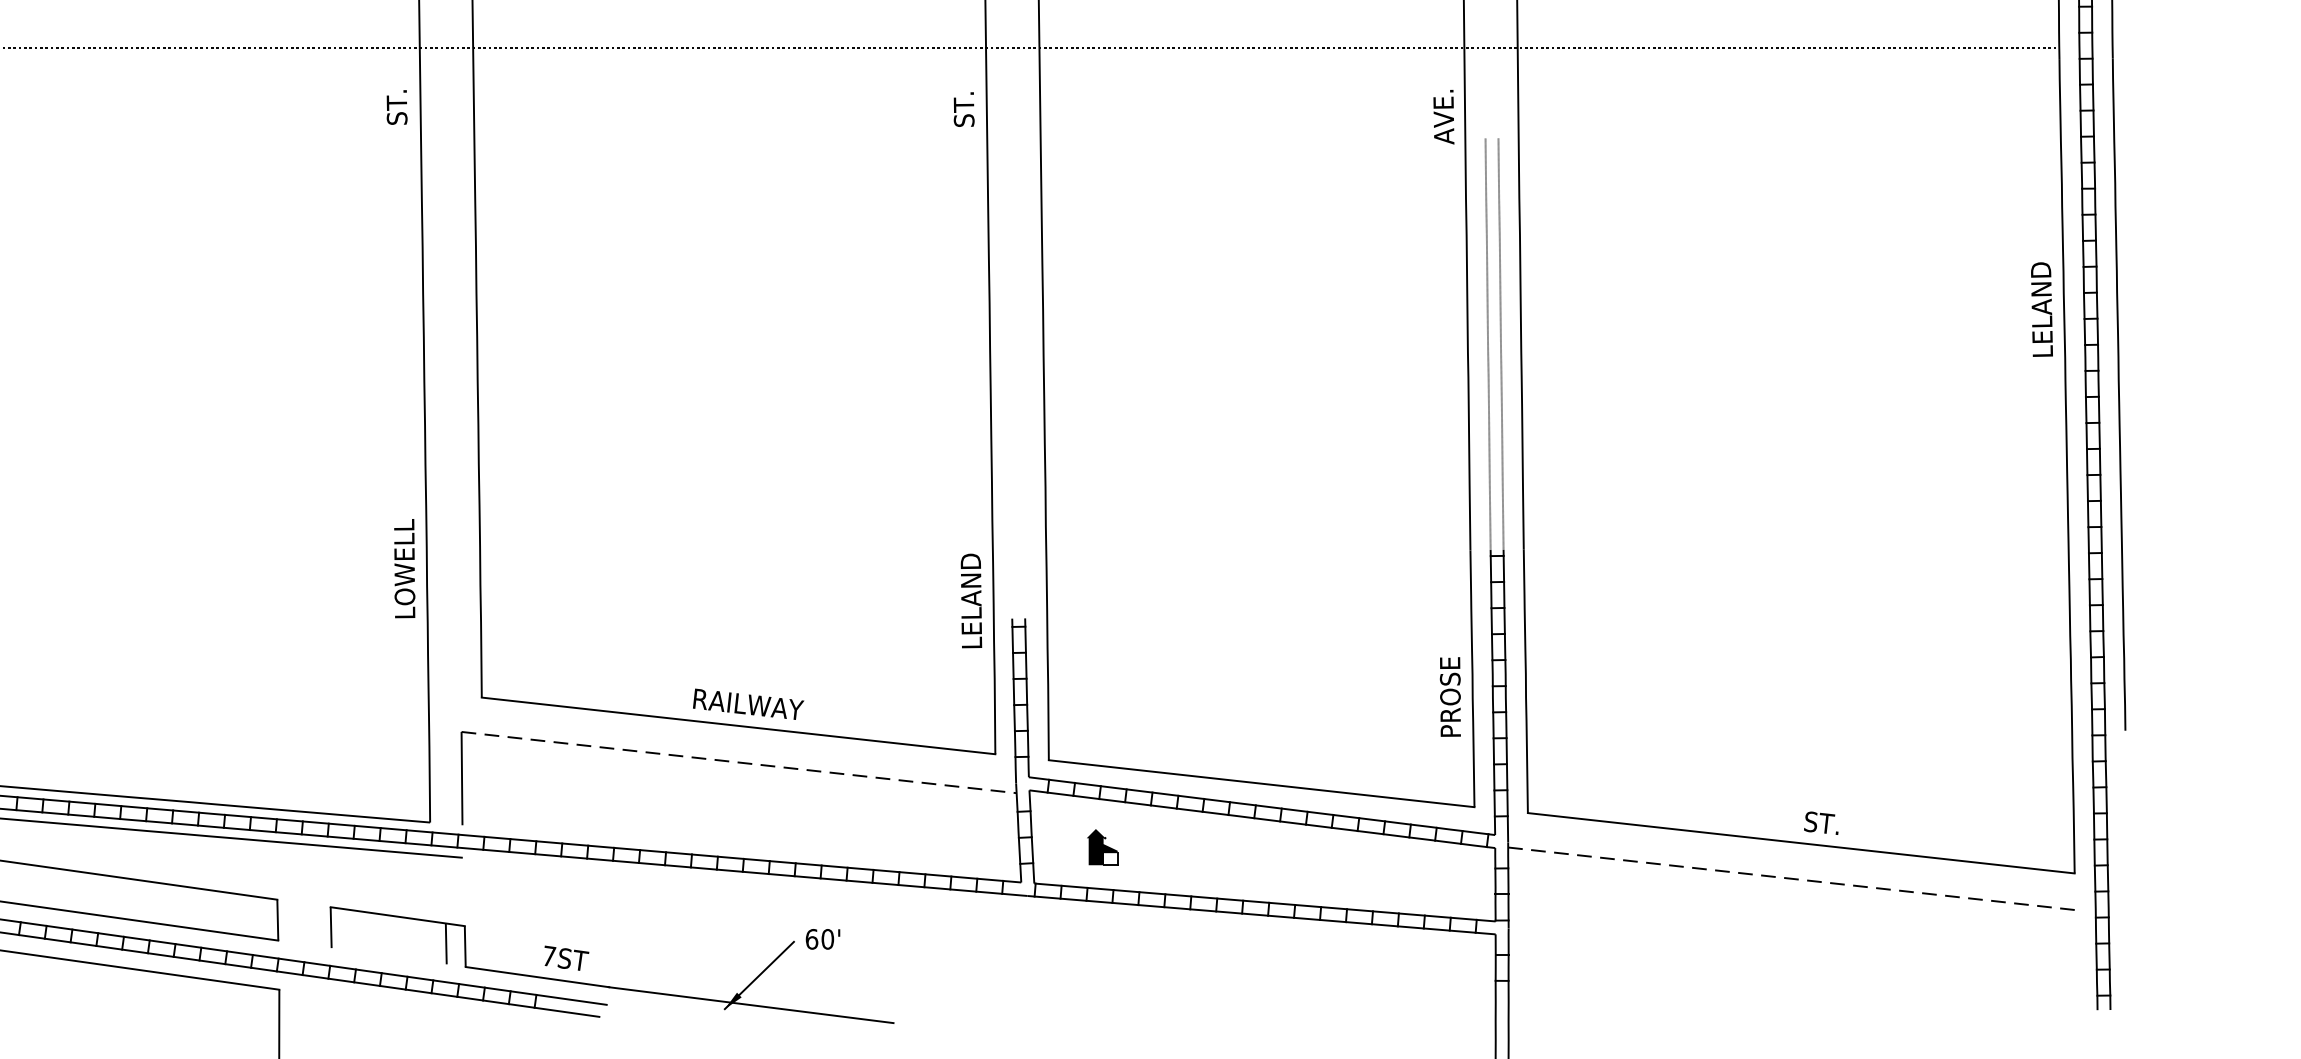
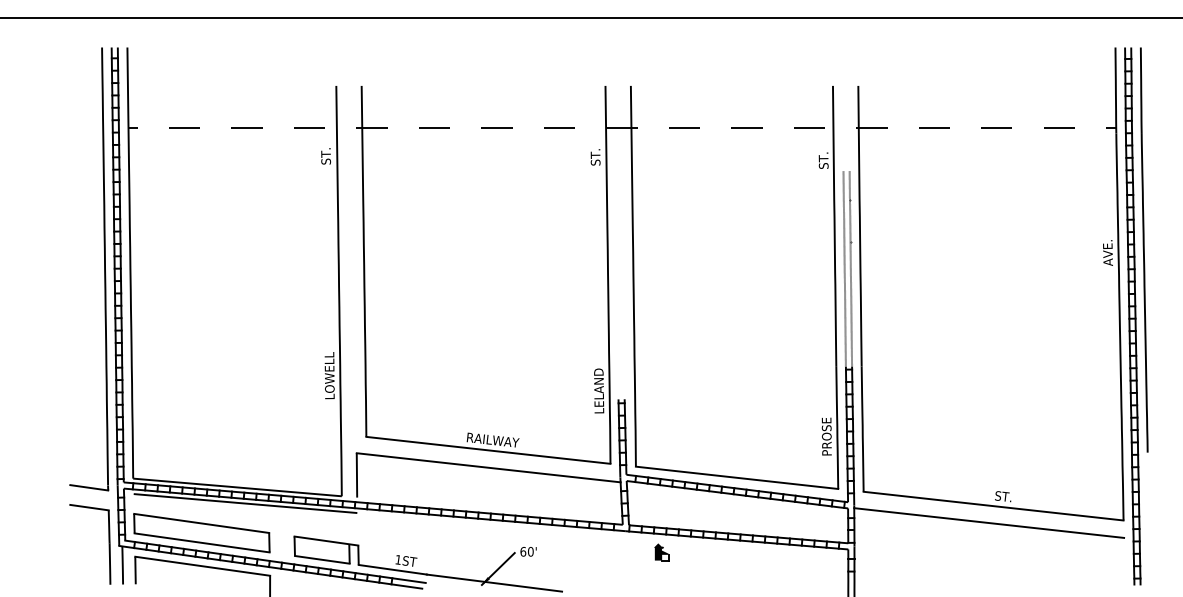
text: (1443, 116) -> (823, 160), AVE. -> ST.
text: (2040, 309) -> (1107, 252), LELAND -> AVE.
line: (738, 761) -> (488, 467), dashed -> solid
part: (1102, 848) -> (661, 552), moved
line: (1792, 879) -> (989, 523), dashed -> solid
line: (387, 955) -> (321, 559), added
text: (549, 955) -> (398, 559), 7ST -> 1ST

